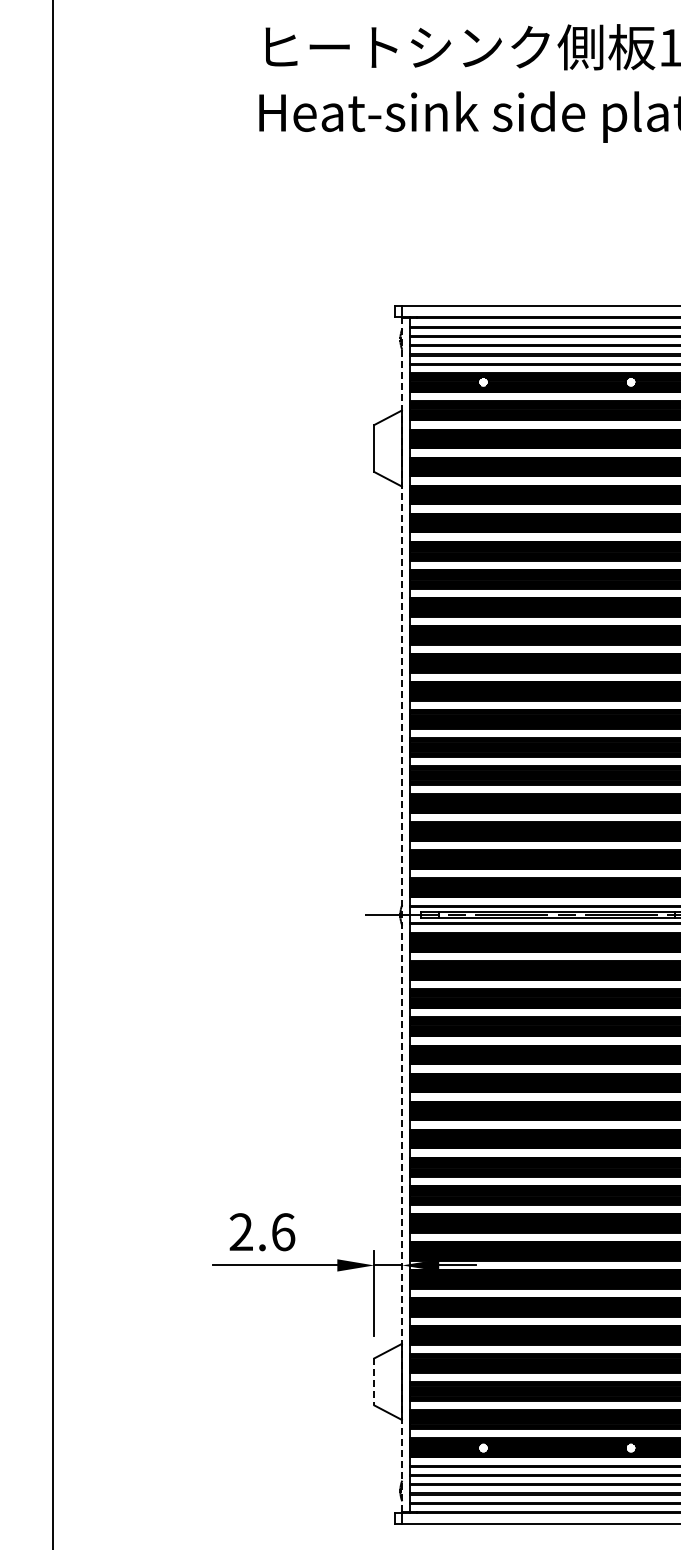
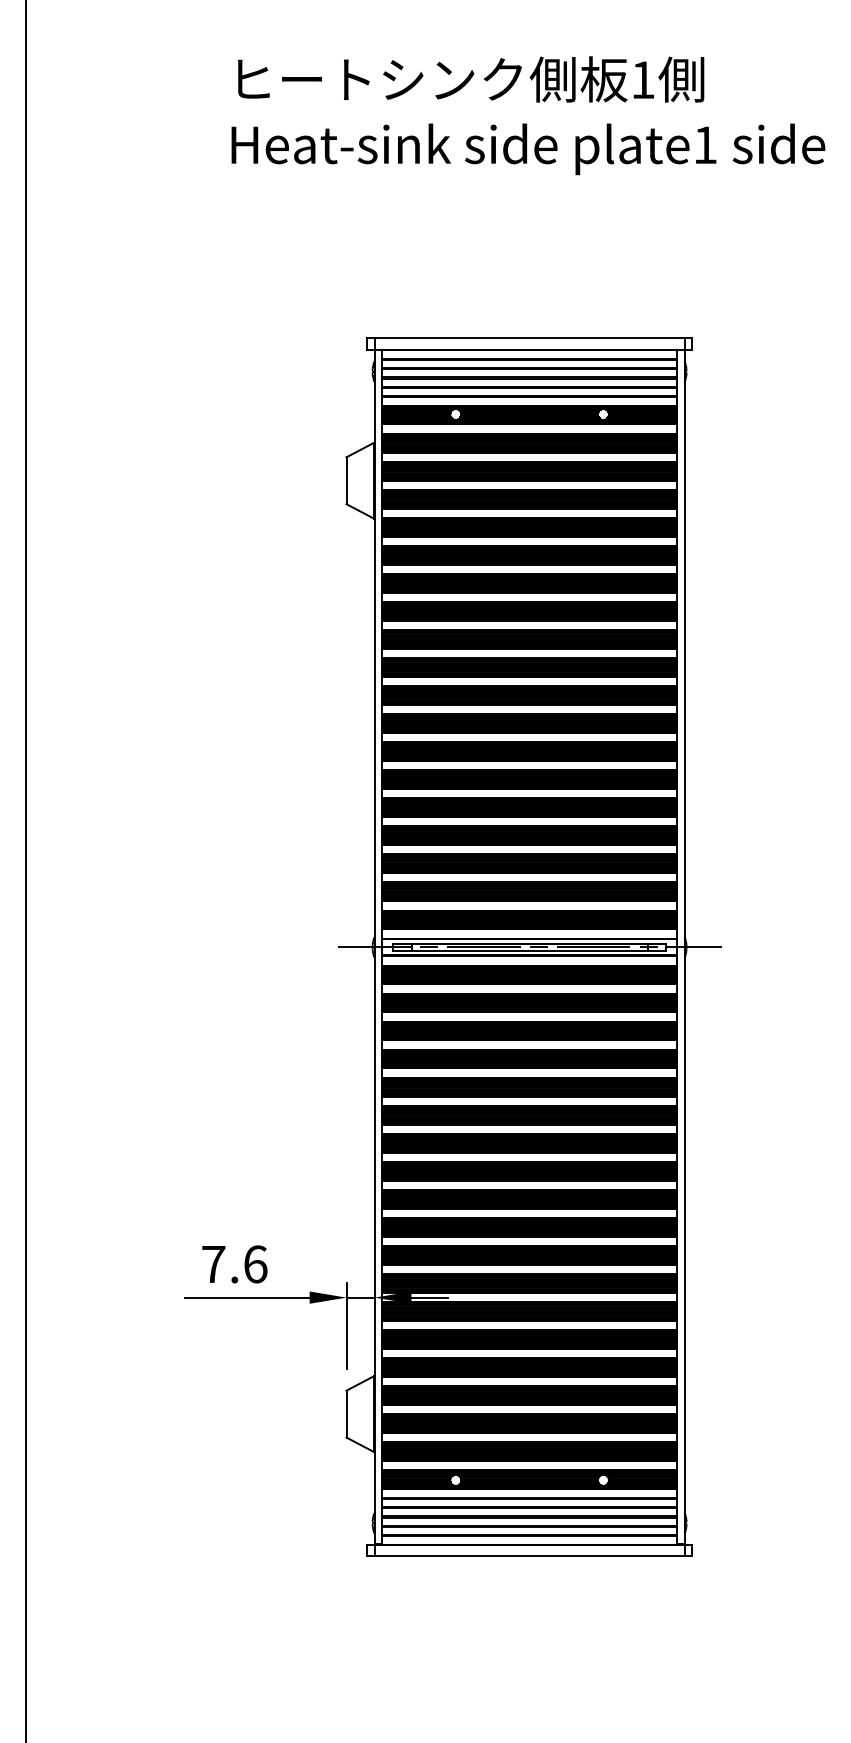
line: (402, 915) -> (374, 947), dashed -> solid
text: (241, 1231) -> (213, 1263), 2.6 -> 7.6
line: (374, 1382) -> (346, 1414), dashed -> solid

